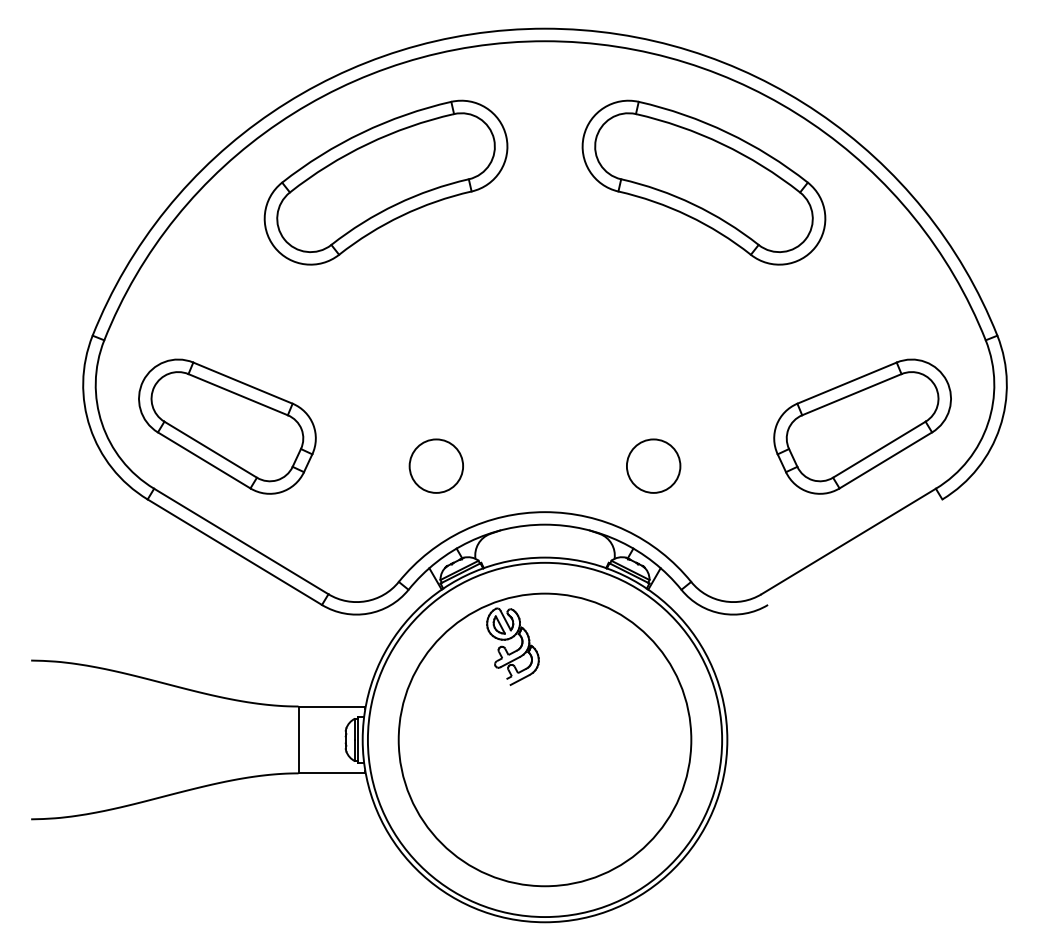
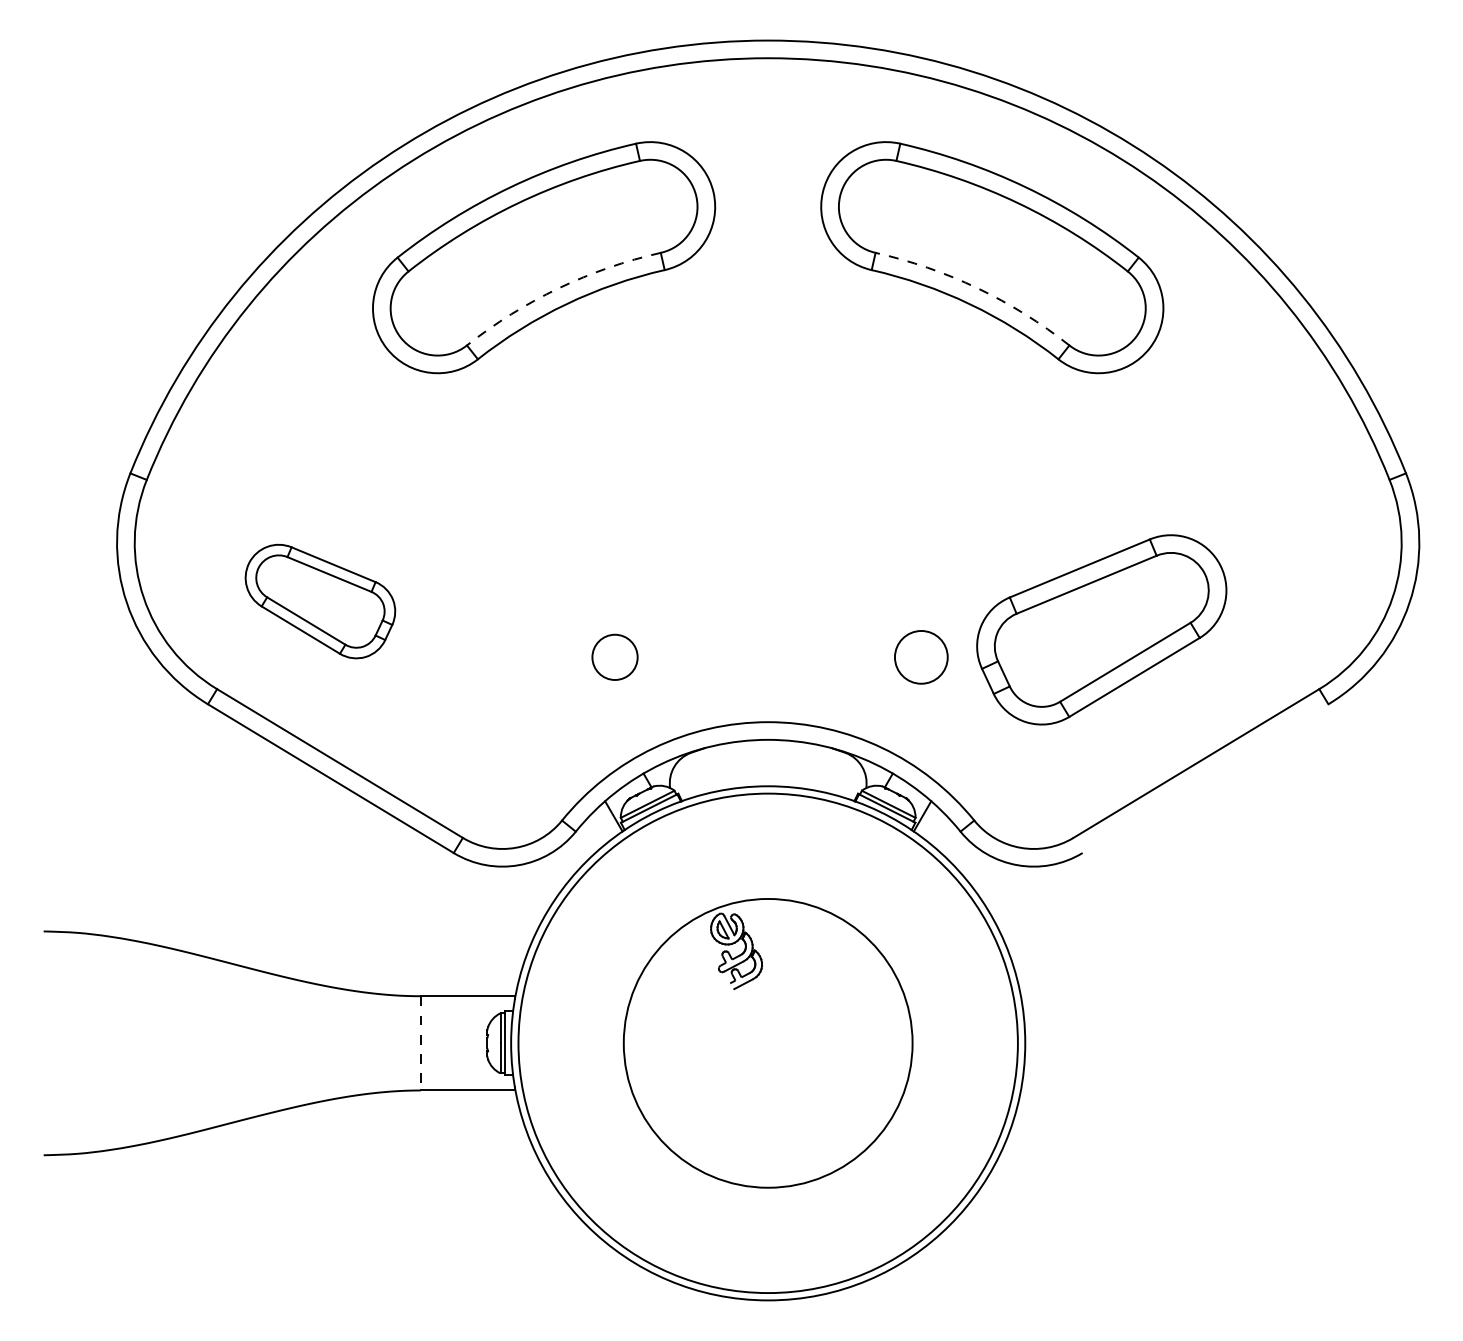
arc: (396, 204) -> (558, 288), solid -> dashed
arc: (693, 204) -> (977, 288), solid -> dashed
part: (227, 426) -> (320, 601), size x0.6
part: (862, 426) -> (1101, 629), moved
circle: (436, 465) -> (615, 656), size x0.6
circle: (653, 465) -> (921, 656), size x0.7
part: (544, 739) -> (767, 1042), size x0.7
line: (298, 740) -> (420, 1044), solid -> dashed

